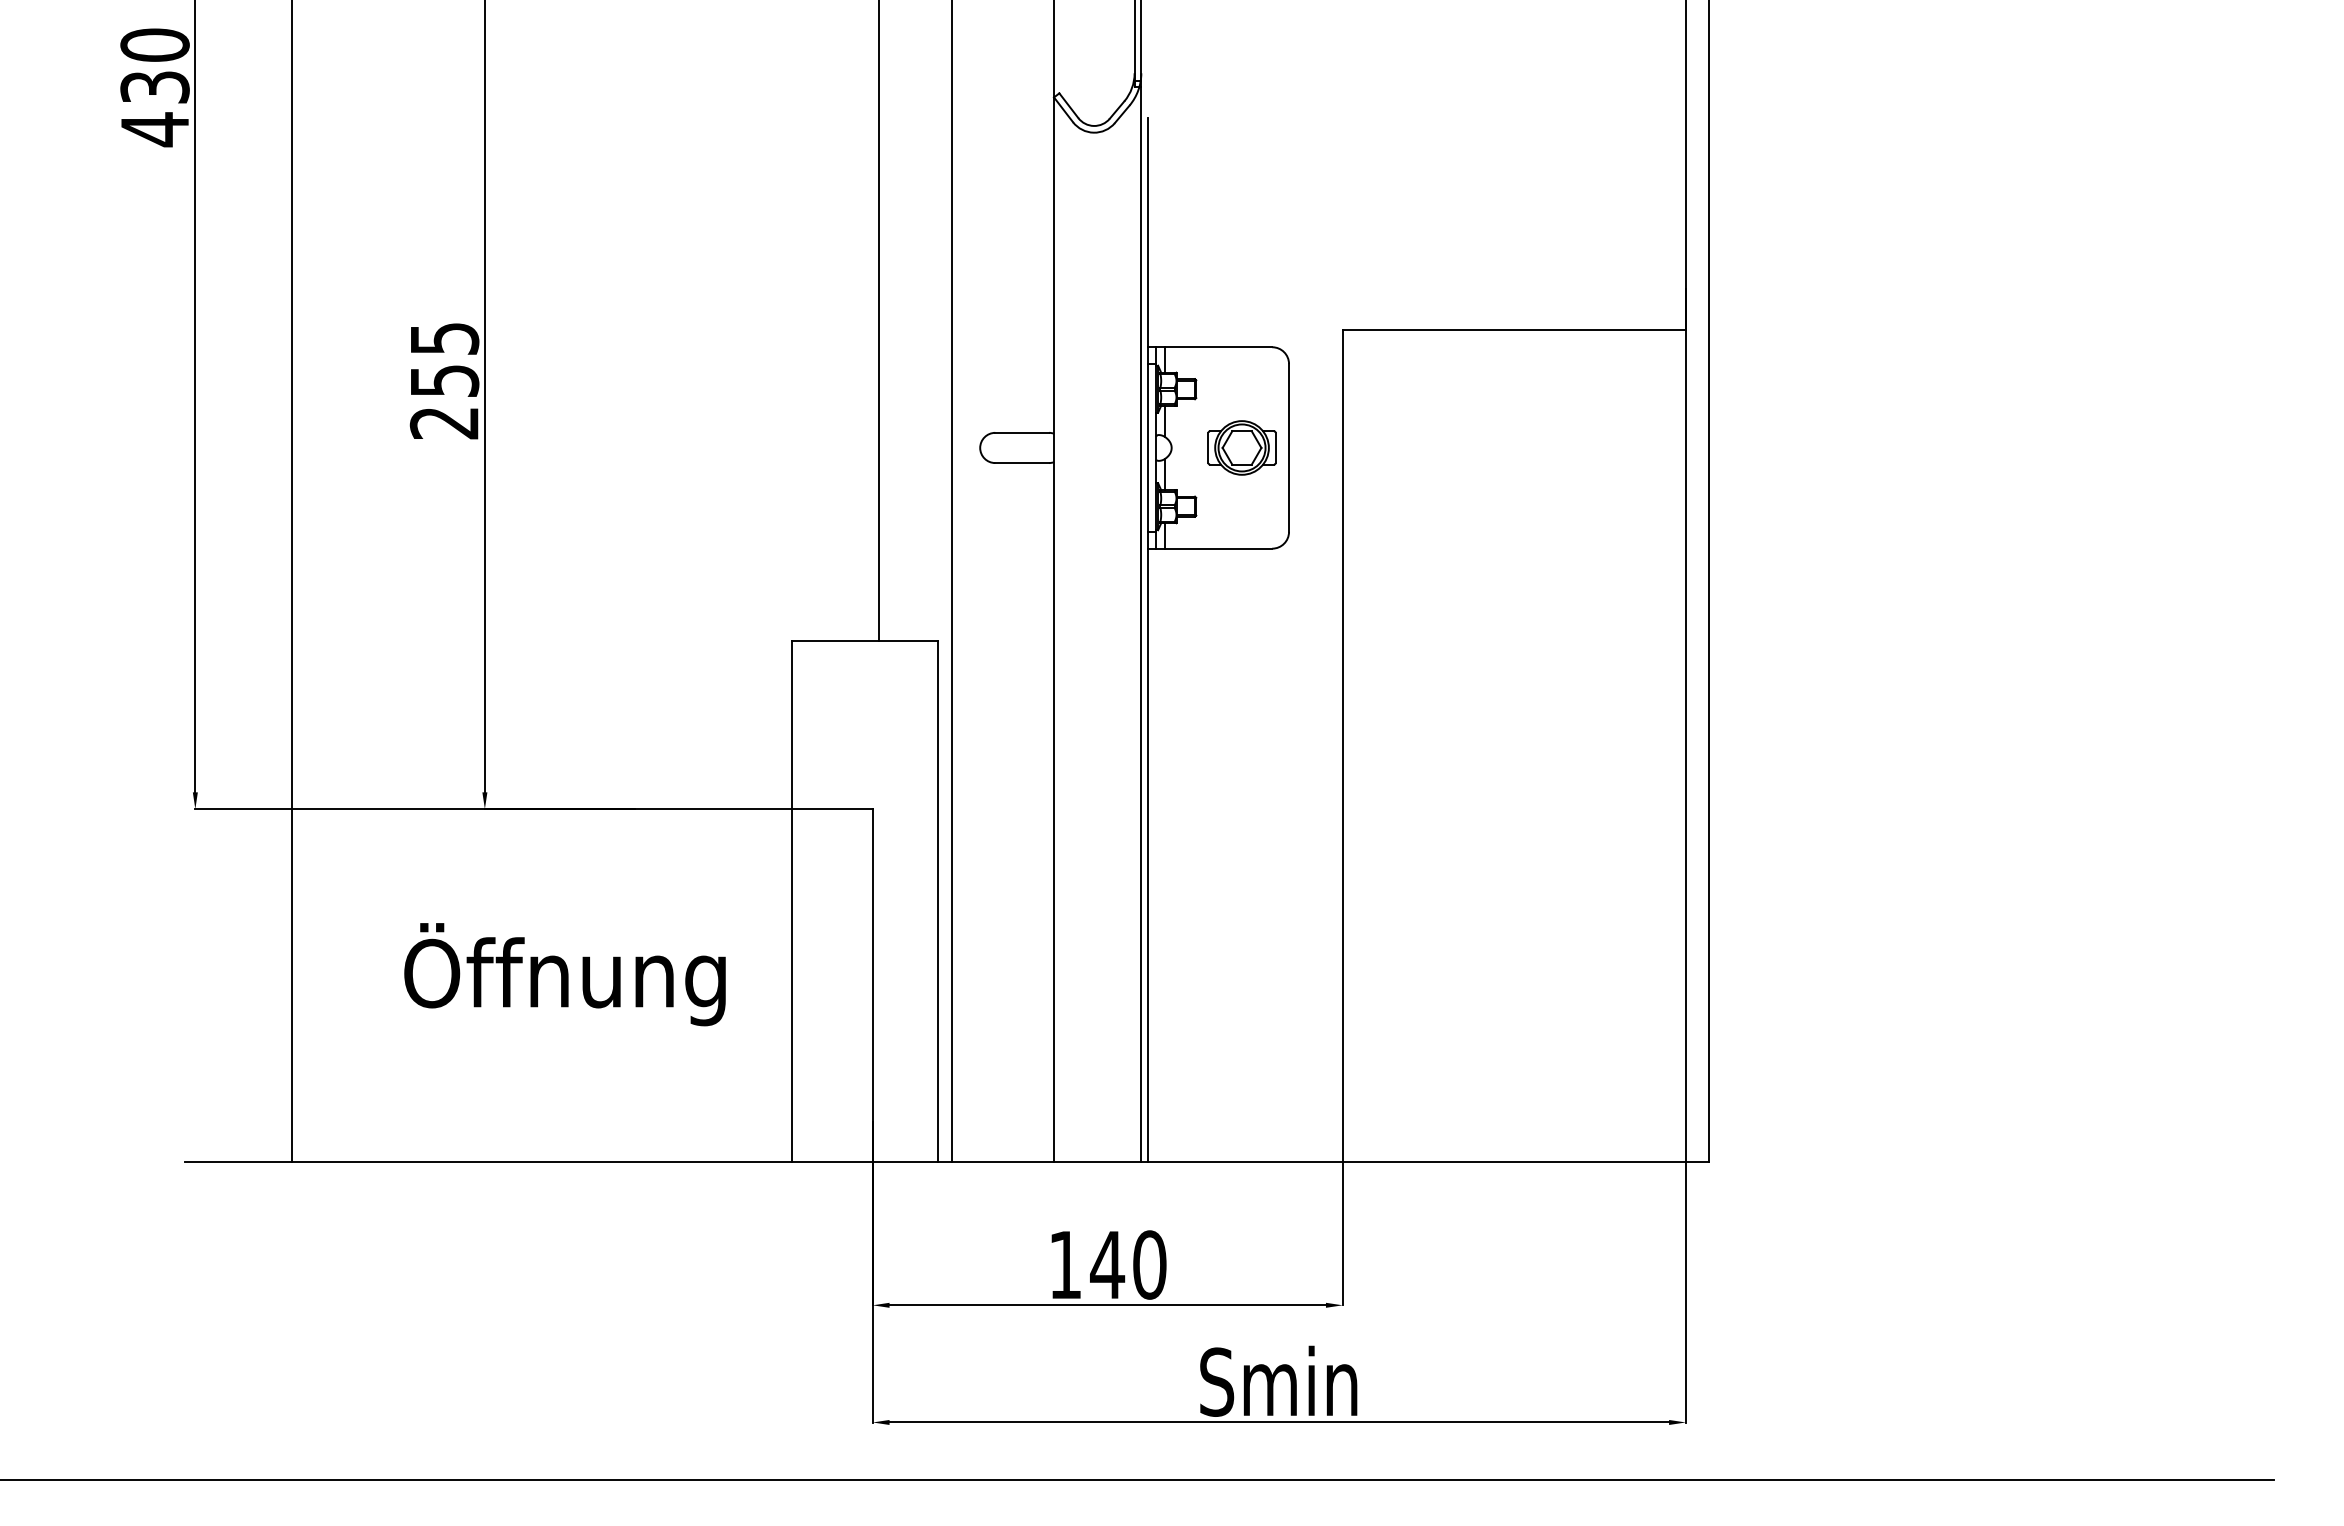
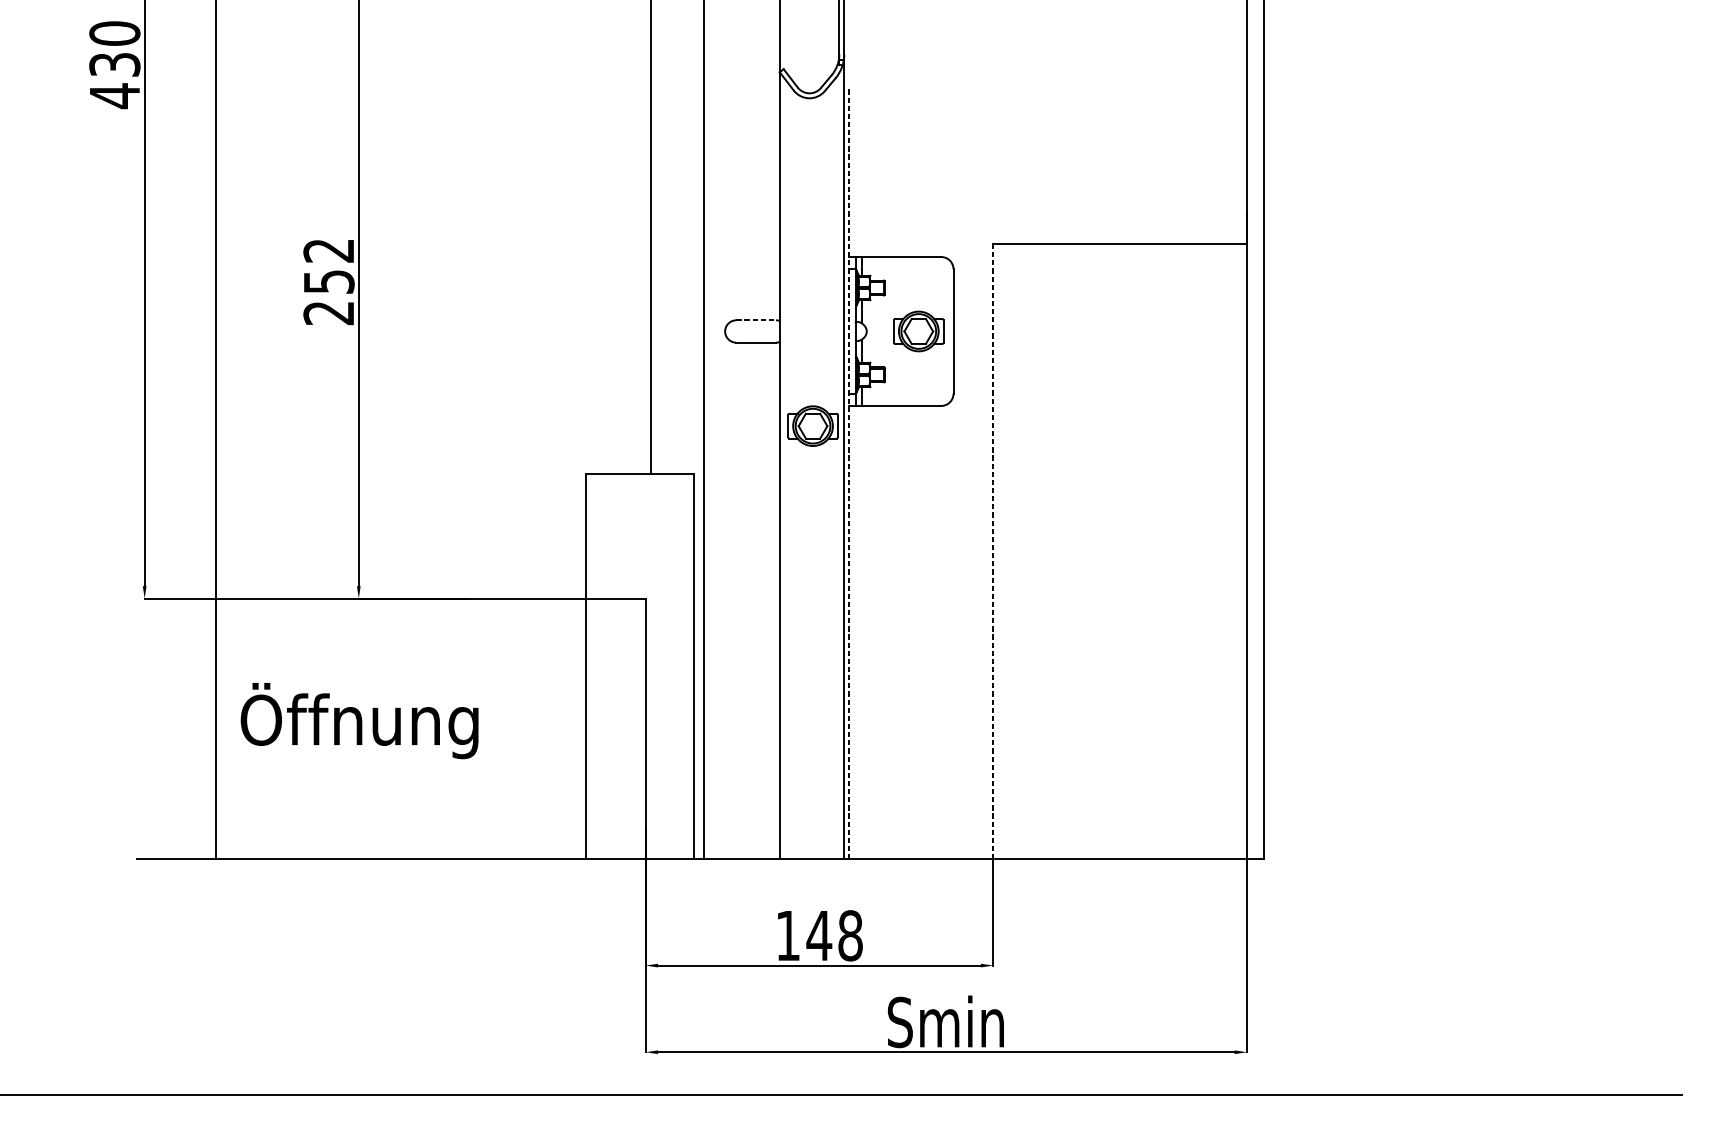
text: (444, 338) -> (328, 250), 255 -> 252
line: (1022, 432) -> (756, 320), solid -> dashed
part: (1098, 575) -> (812, 425), added
line: (1148, 639) -> (849, 473), solid -> dashed
line: (1342, 745) -> (993, 551), solid -> dashed
text: (564, 974) -> (359, 720), moved
text: (1149, 1264) -> (850, 935), 140 -> 148

